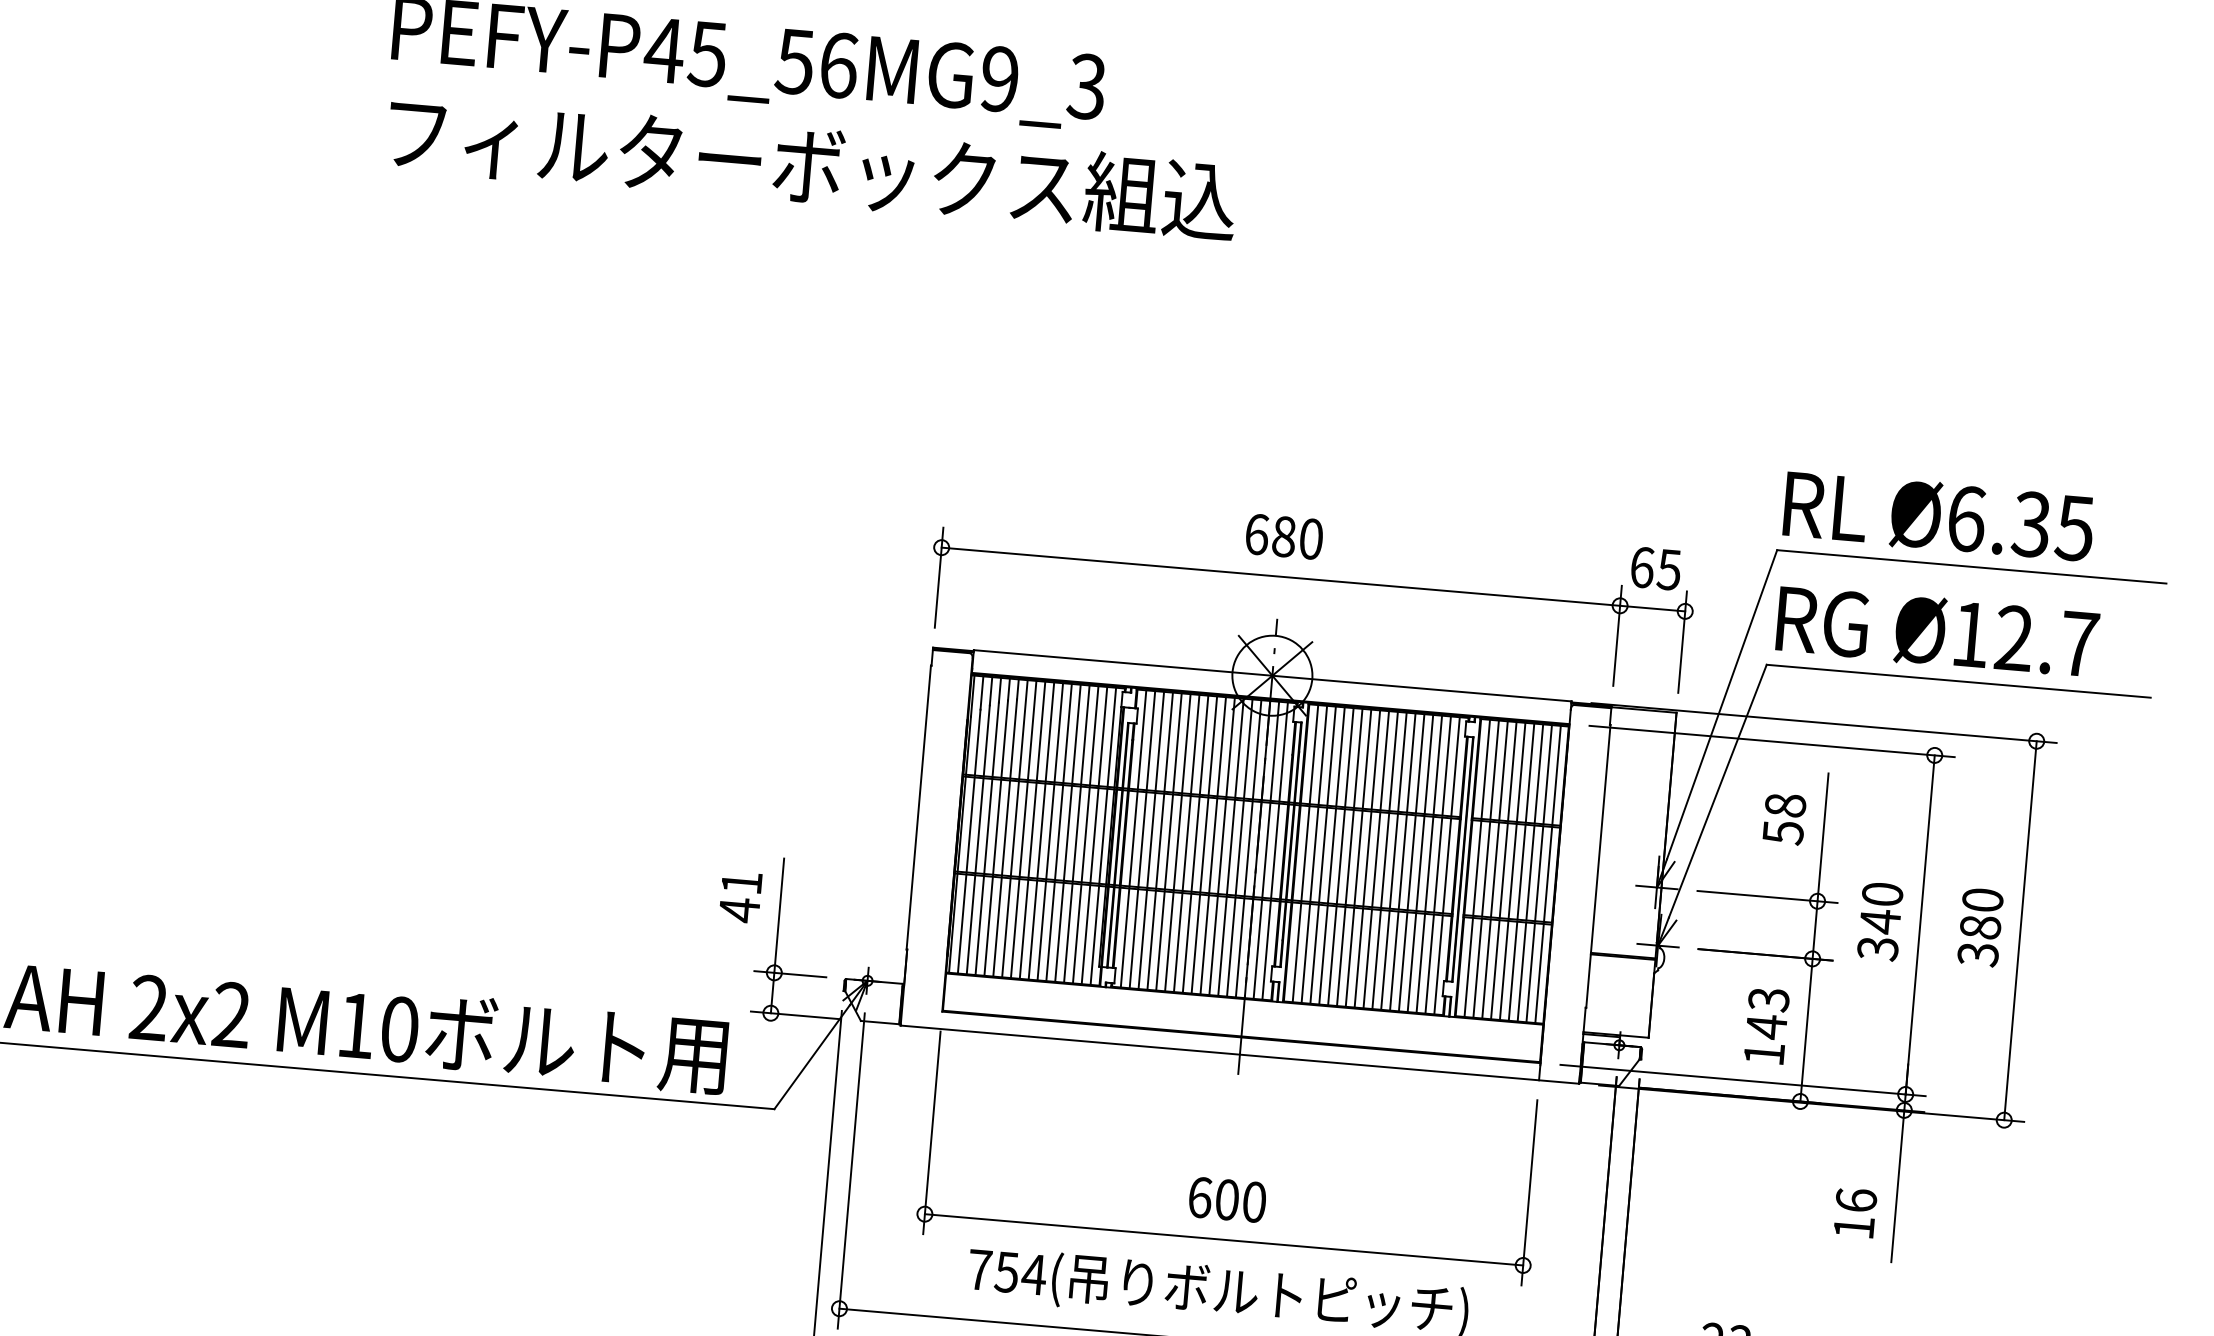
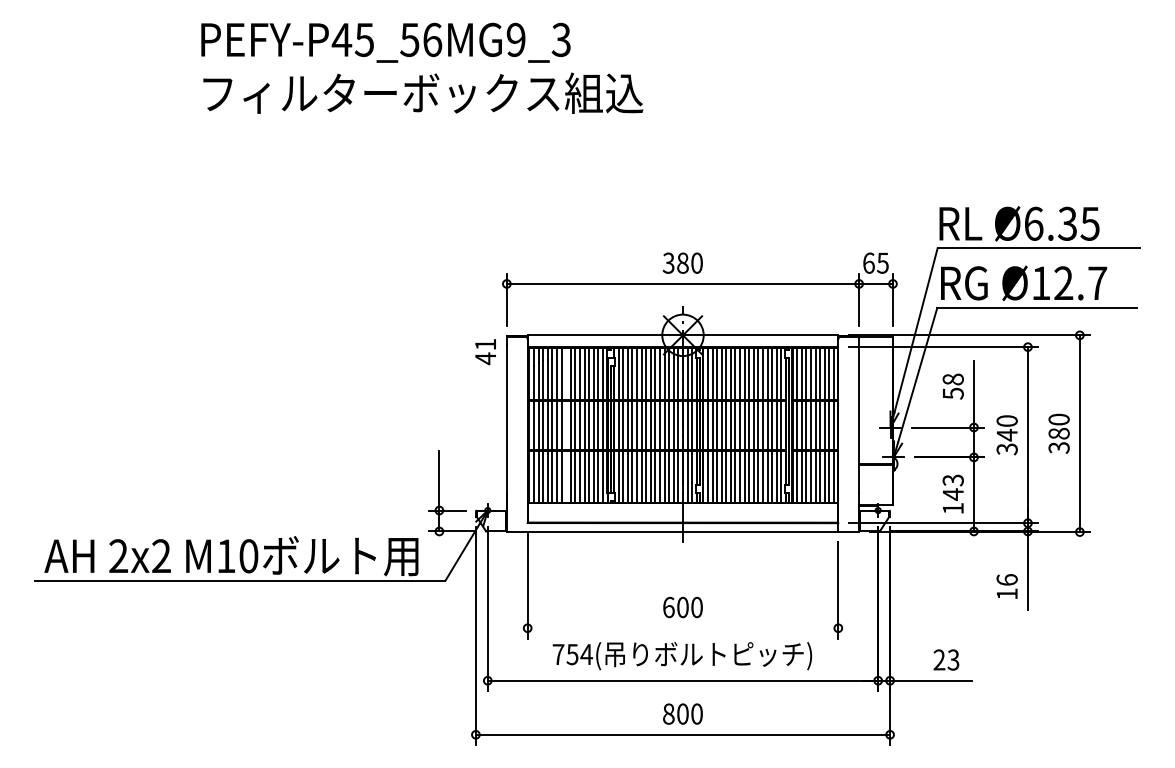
text: (1256, 533) -> (668, 262), 680 -> 380
line: (1033, 830) -> (566, 425), removed
text: (740, 898) -> (485, 352), moved
line: (1223, 1240) -> (682, 628), removed

